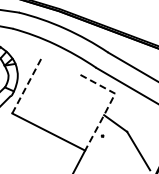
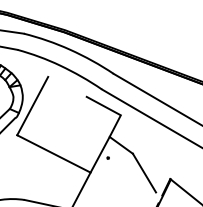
line: (27, 84) -> (32, 106), dashed -> solid
line: (109, 104) -> (115, 126), dashed -> solid

